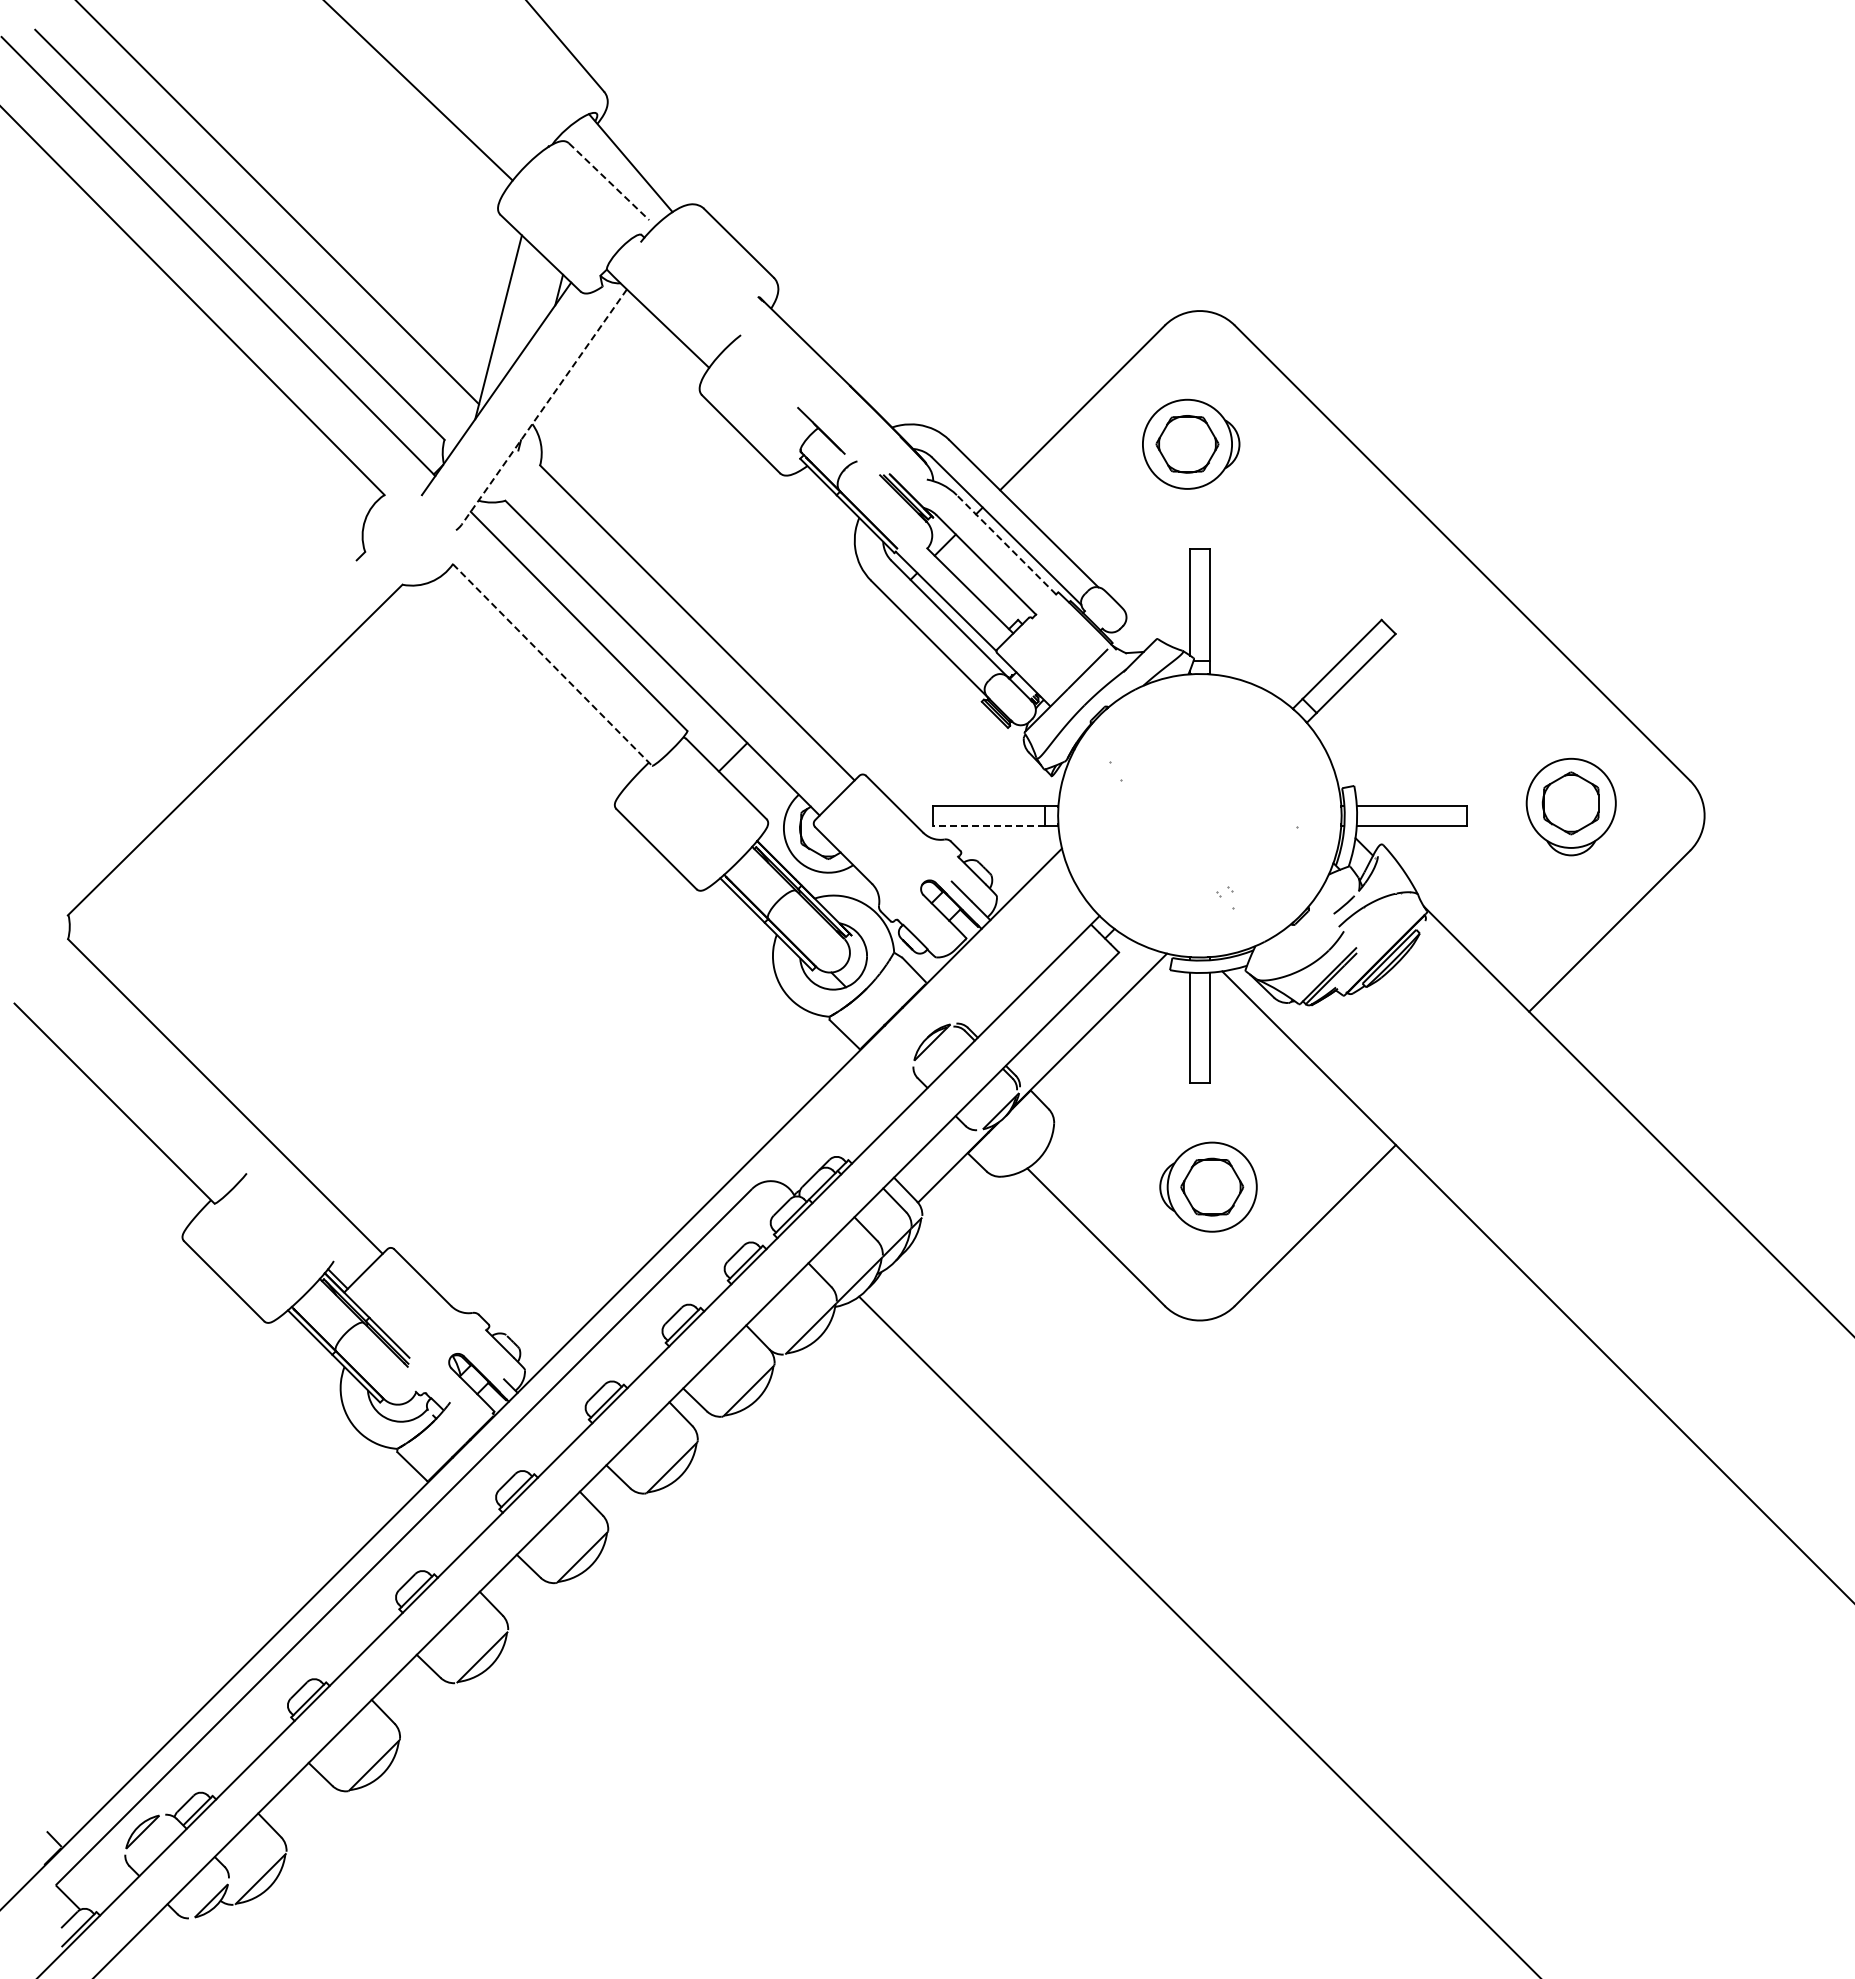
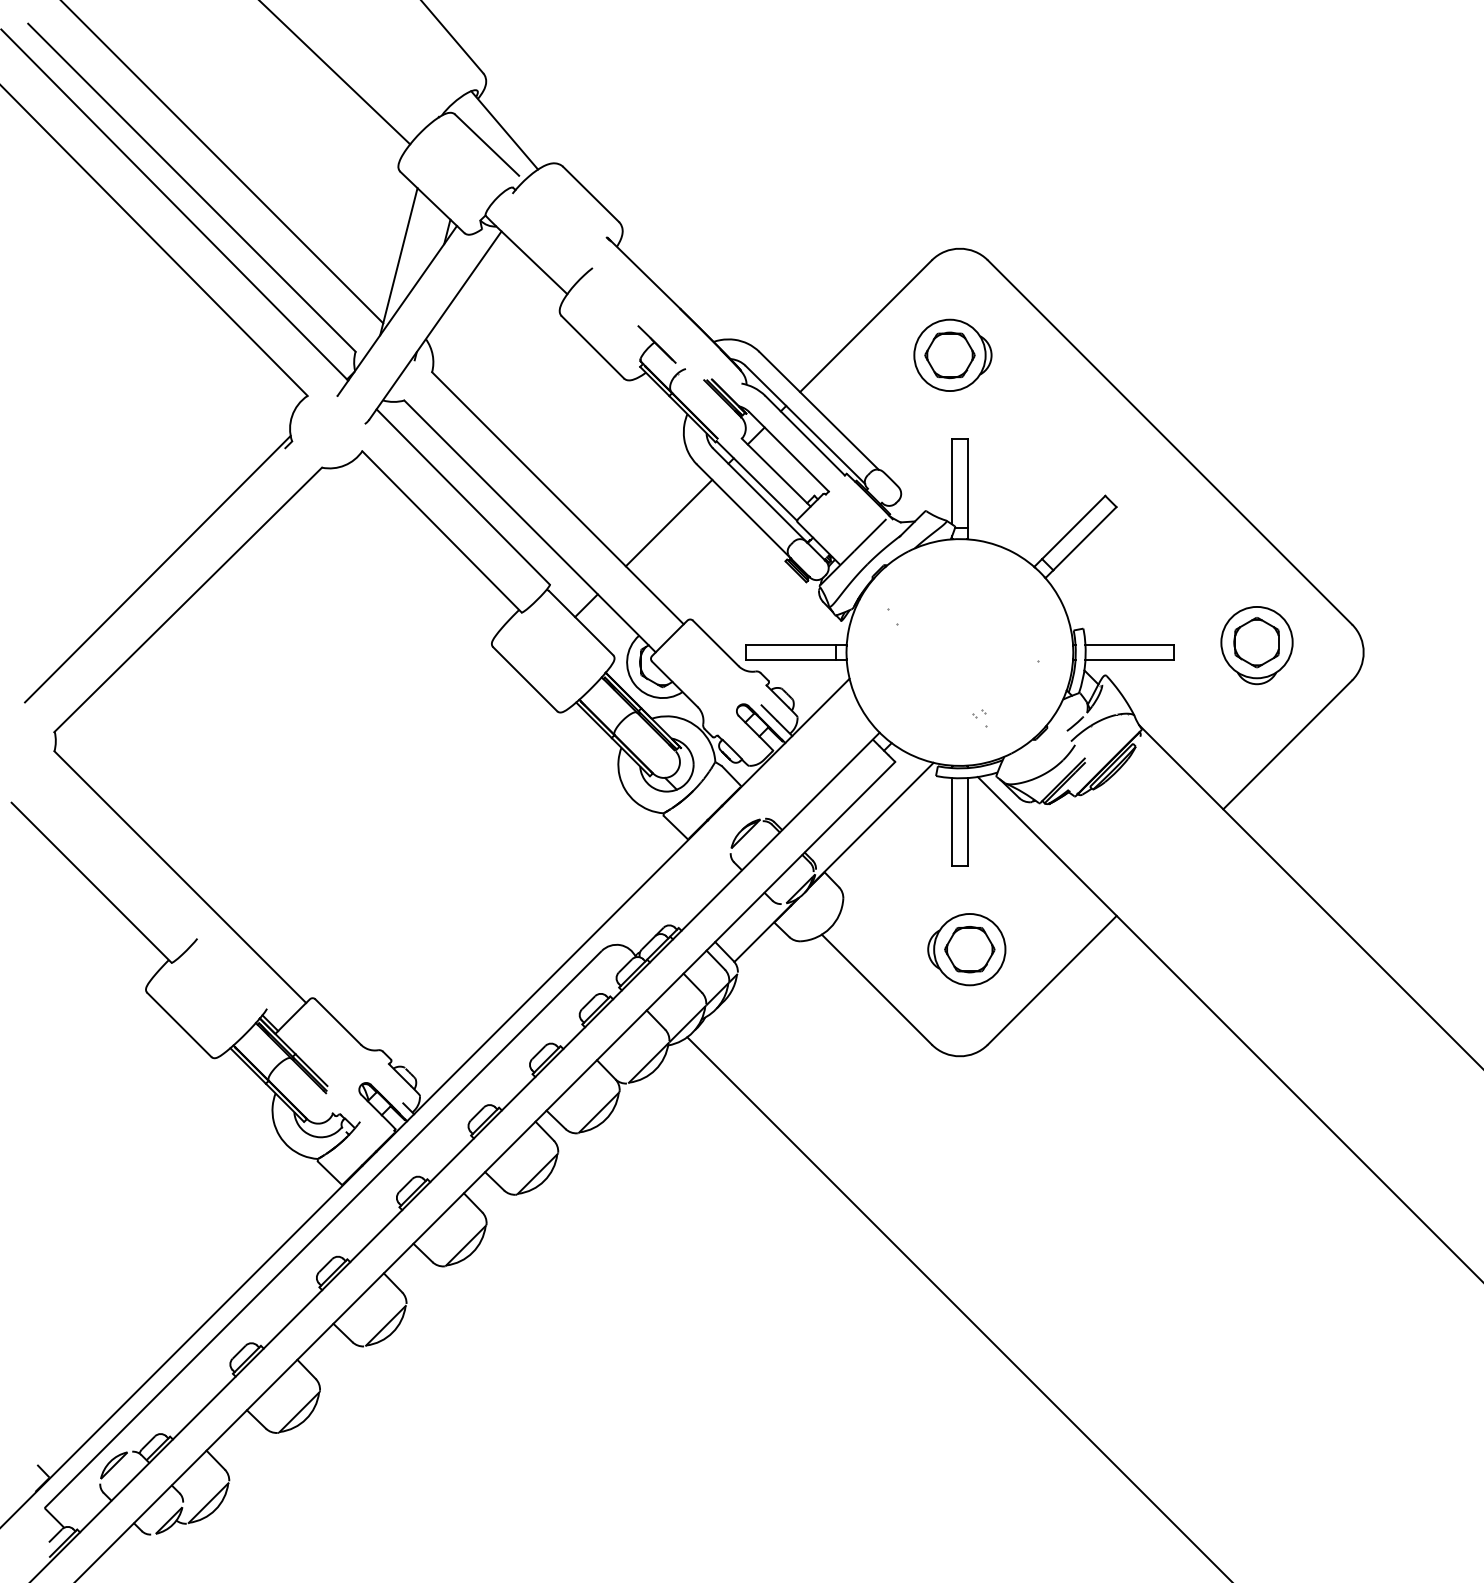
line: (609, 181) -> (487, 145), dashed -> solid
line: (544, 407) -> (435, 325), dashed -> solid
line: (1006, 544) -> (805, 435), dashed -> solid
line: (836, 653) -> (669, 522), added
line: (552, 664) -> (442, 531), dashed -> solid
line: (197, 711) -> (158, 569), added
line: (988, 825) -> (790, 660), dashed -> solid

